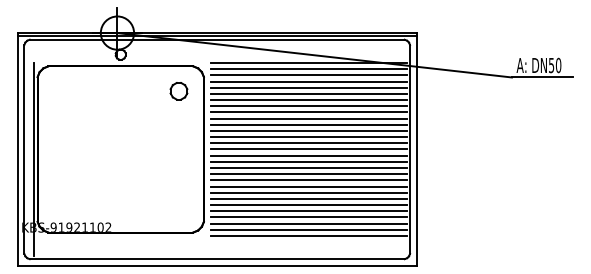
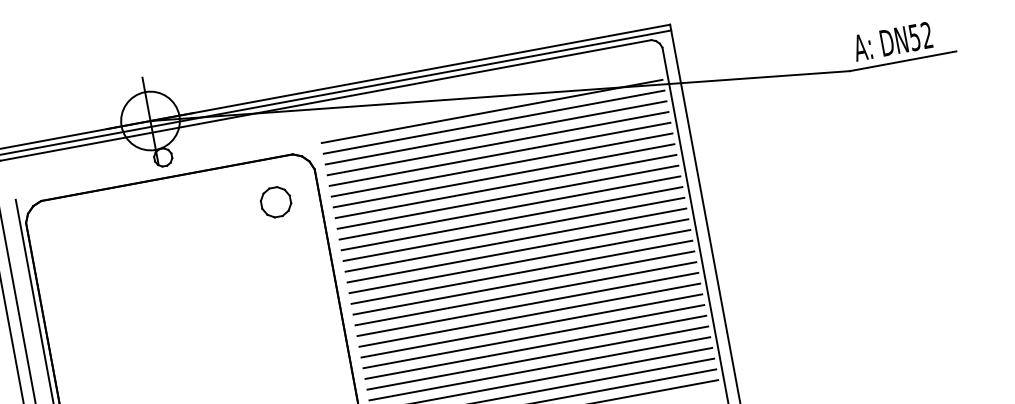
text: (558, 65) -> (926, 35), DN50 -> DN52

